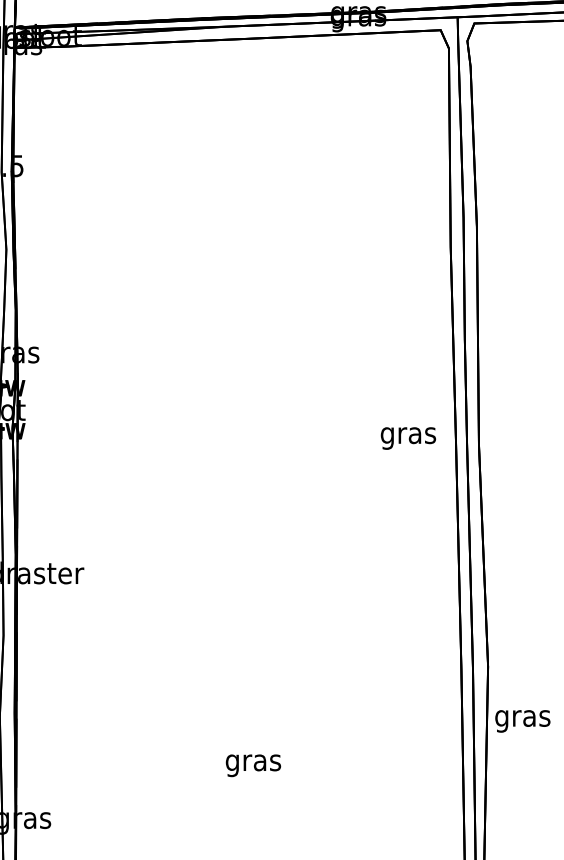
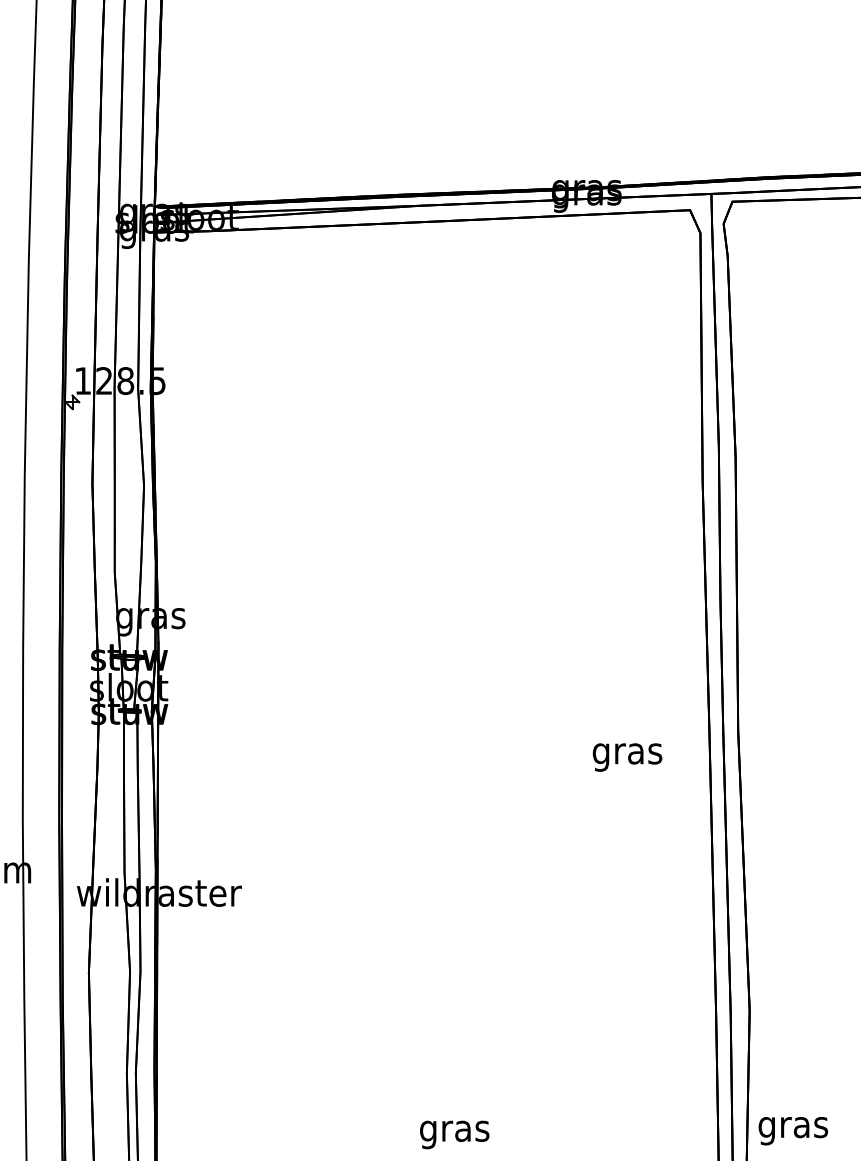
text: (408, 438) -> (627, 757), moved
text: (522, 721) -> (793, 1131), moved

